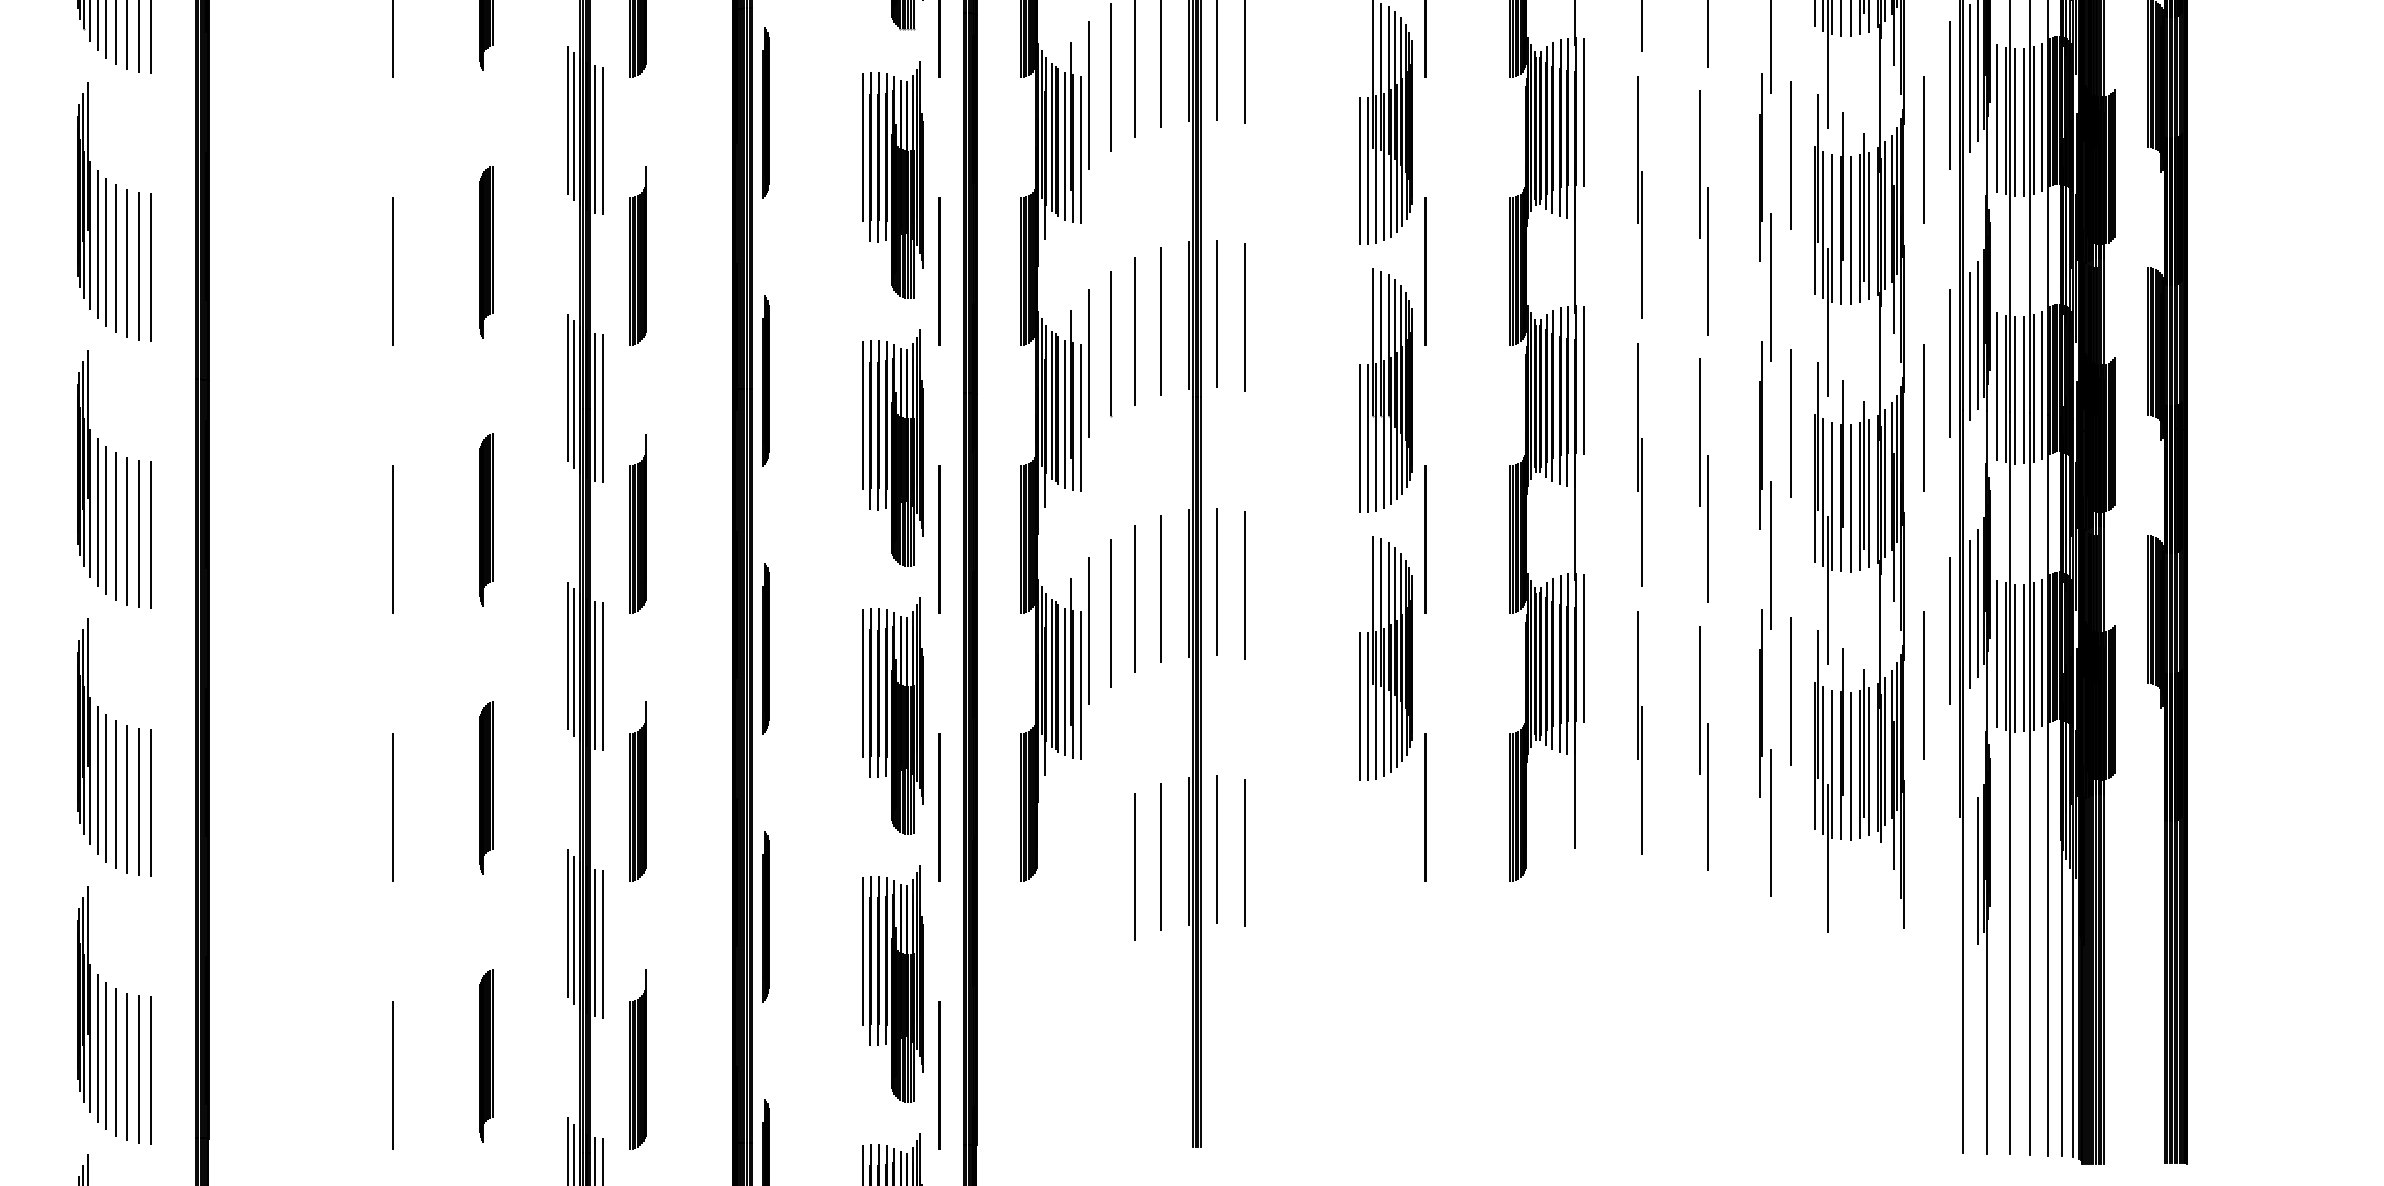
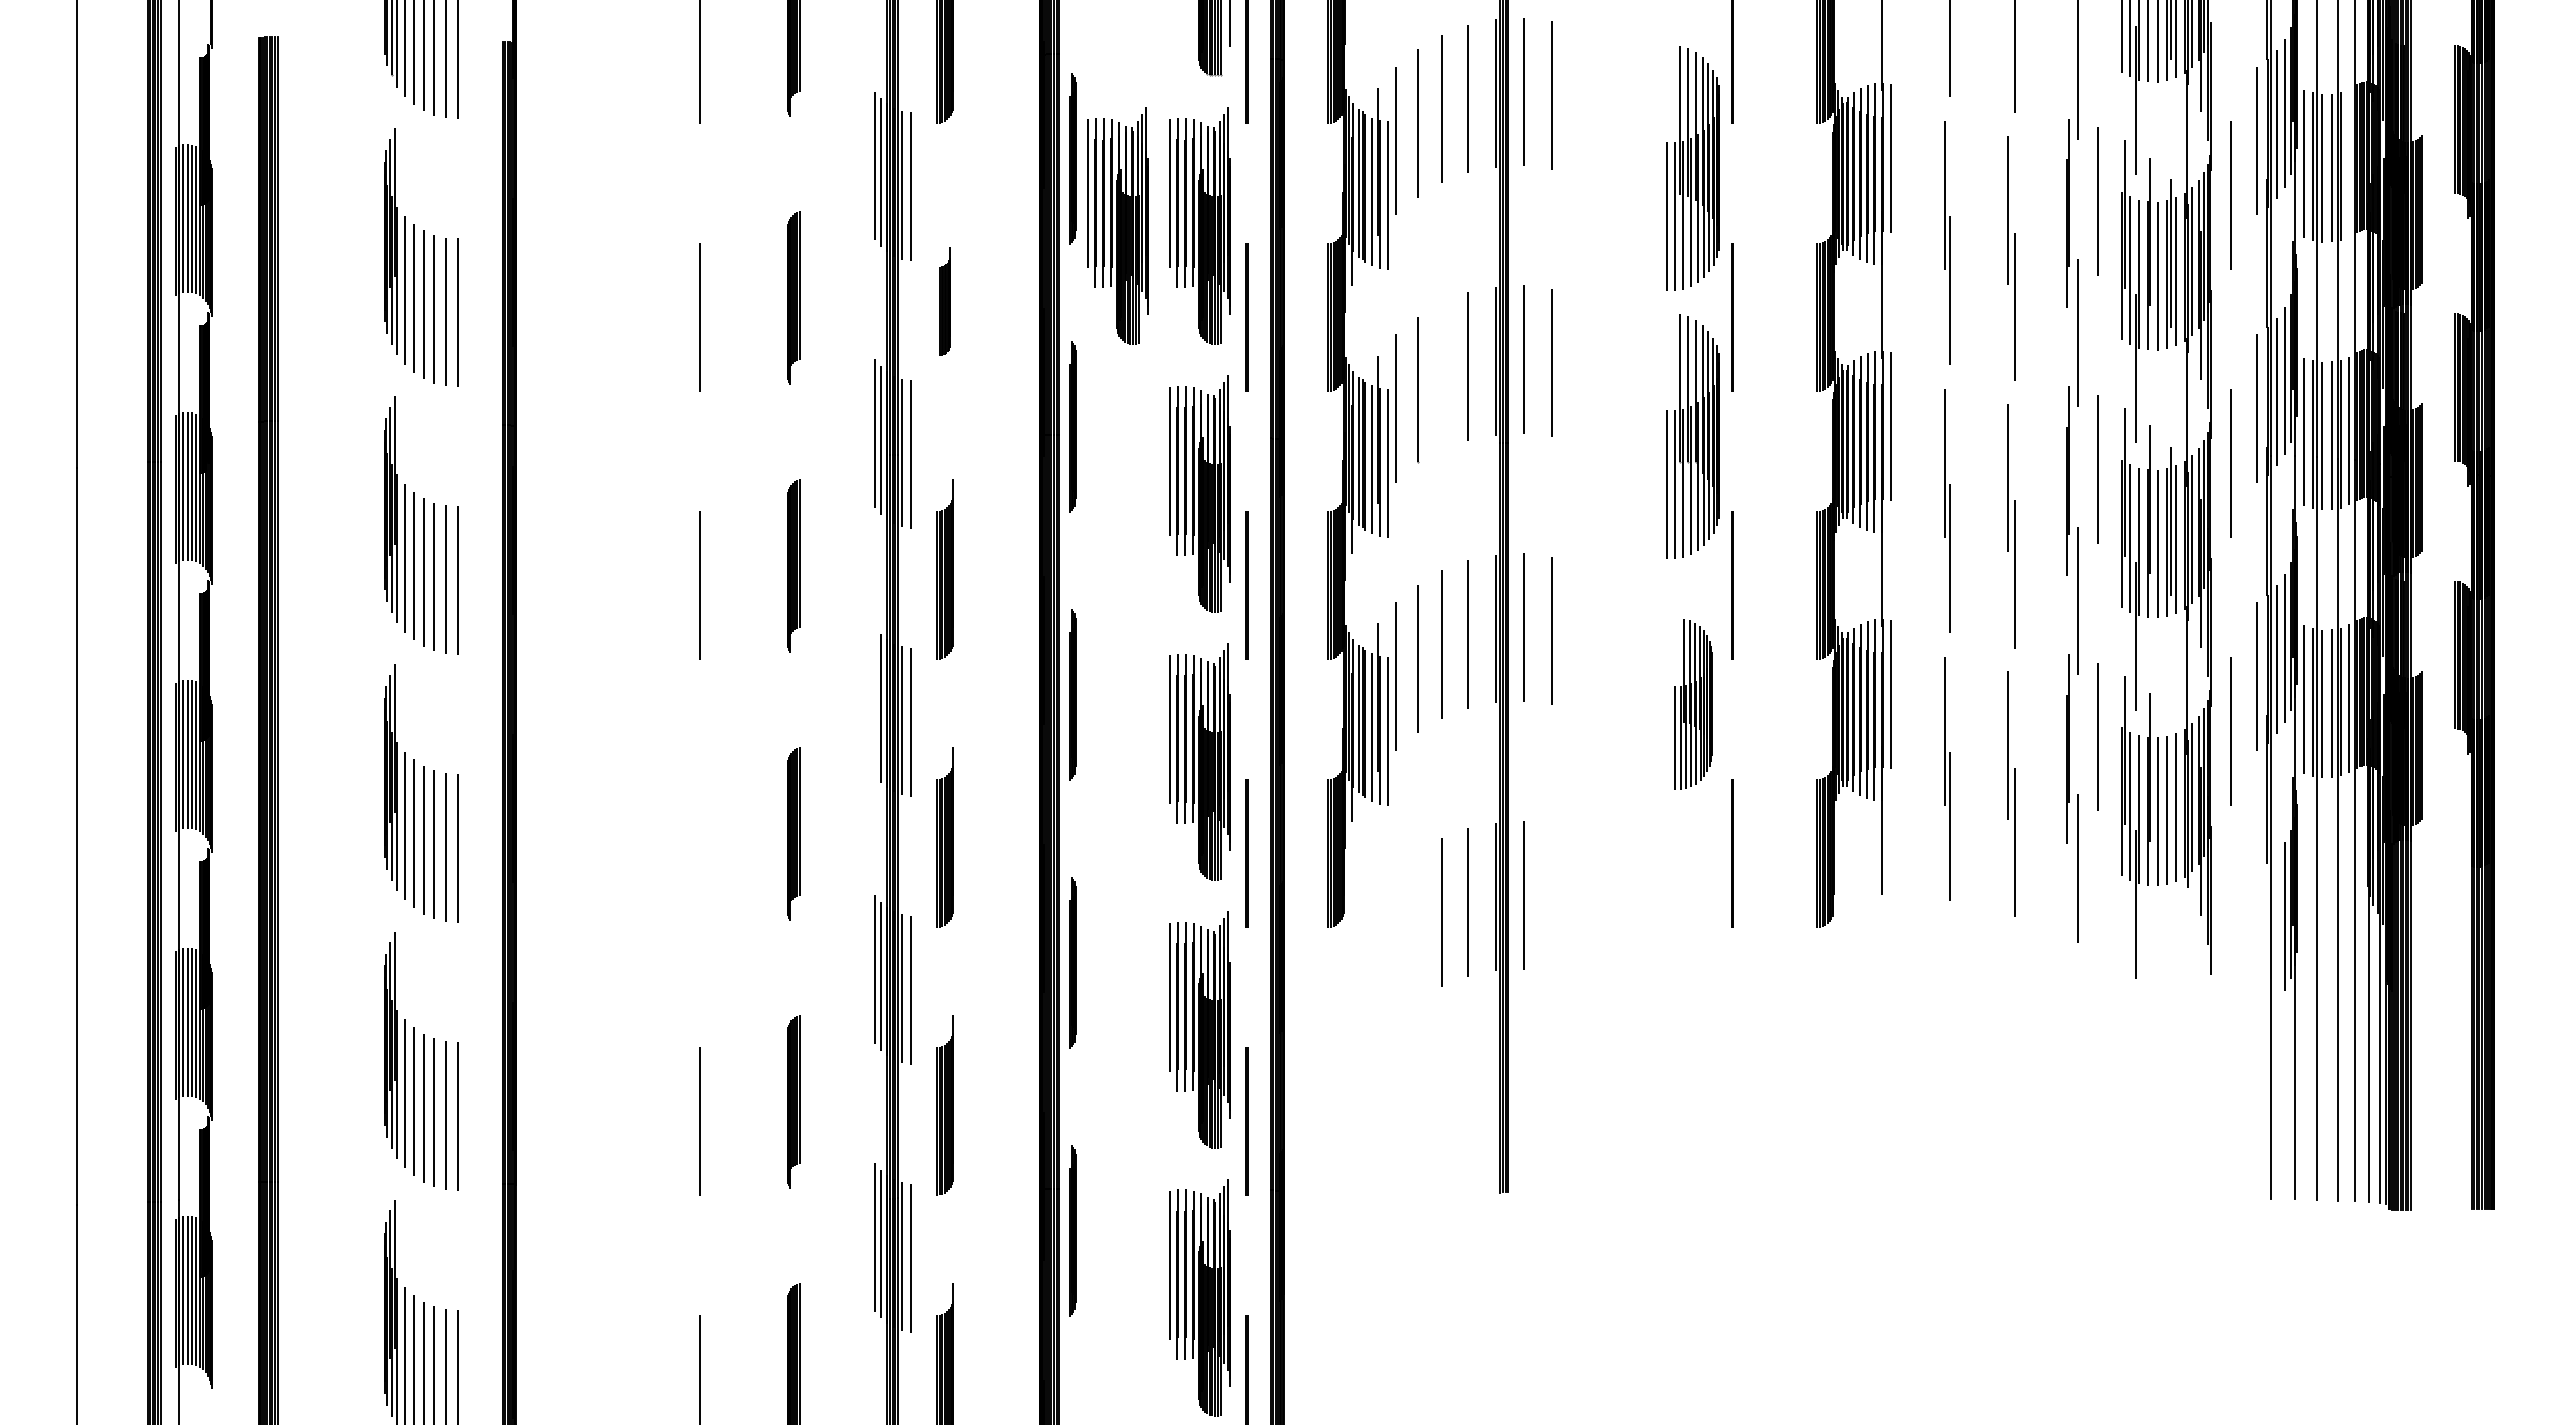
line: (2042, 116) -> (2349, 162), removed
part: (810, 179) -> (1117, 225), added
part: (637, 255) -> (944, 301), size x0.6
line: (1134, 330) -> (1441, 376), removed
line: (568, 655) -> (875, 701), removed
part: (1385, 658) -> (1692, 704), size x0.7
line: (1864, 742) -> (2171, 788), removed
line: (393, 806) -> (700, 852), removed
line: (1244, 852) -> (1551, 898), removed

